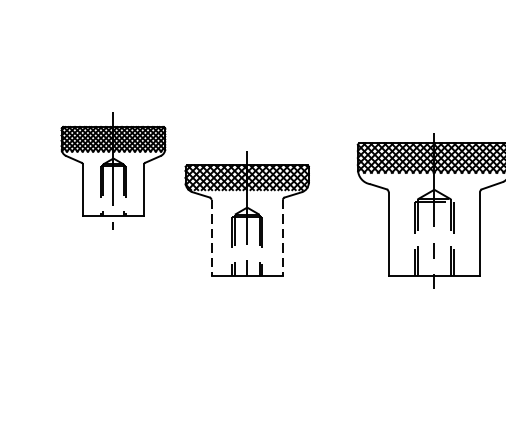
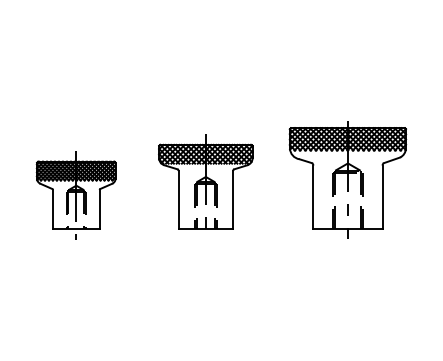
part: (112, 171) -> (75, 195), moved
line: (211, 238) -> (178, 200), dashed -> solid
line: (283, 238) -> (233, 200), dashed -> solid

